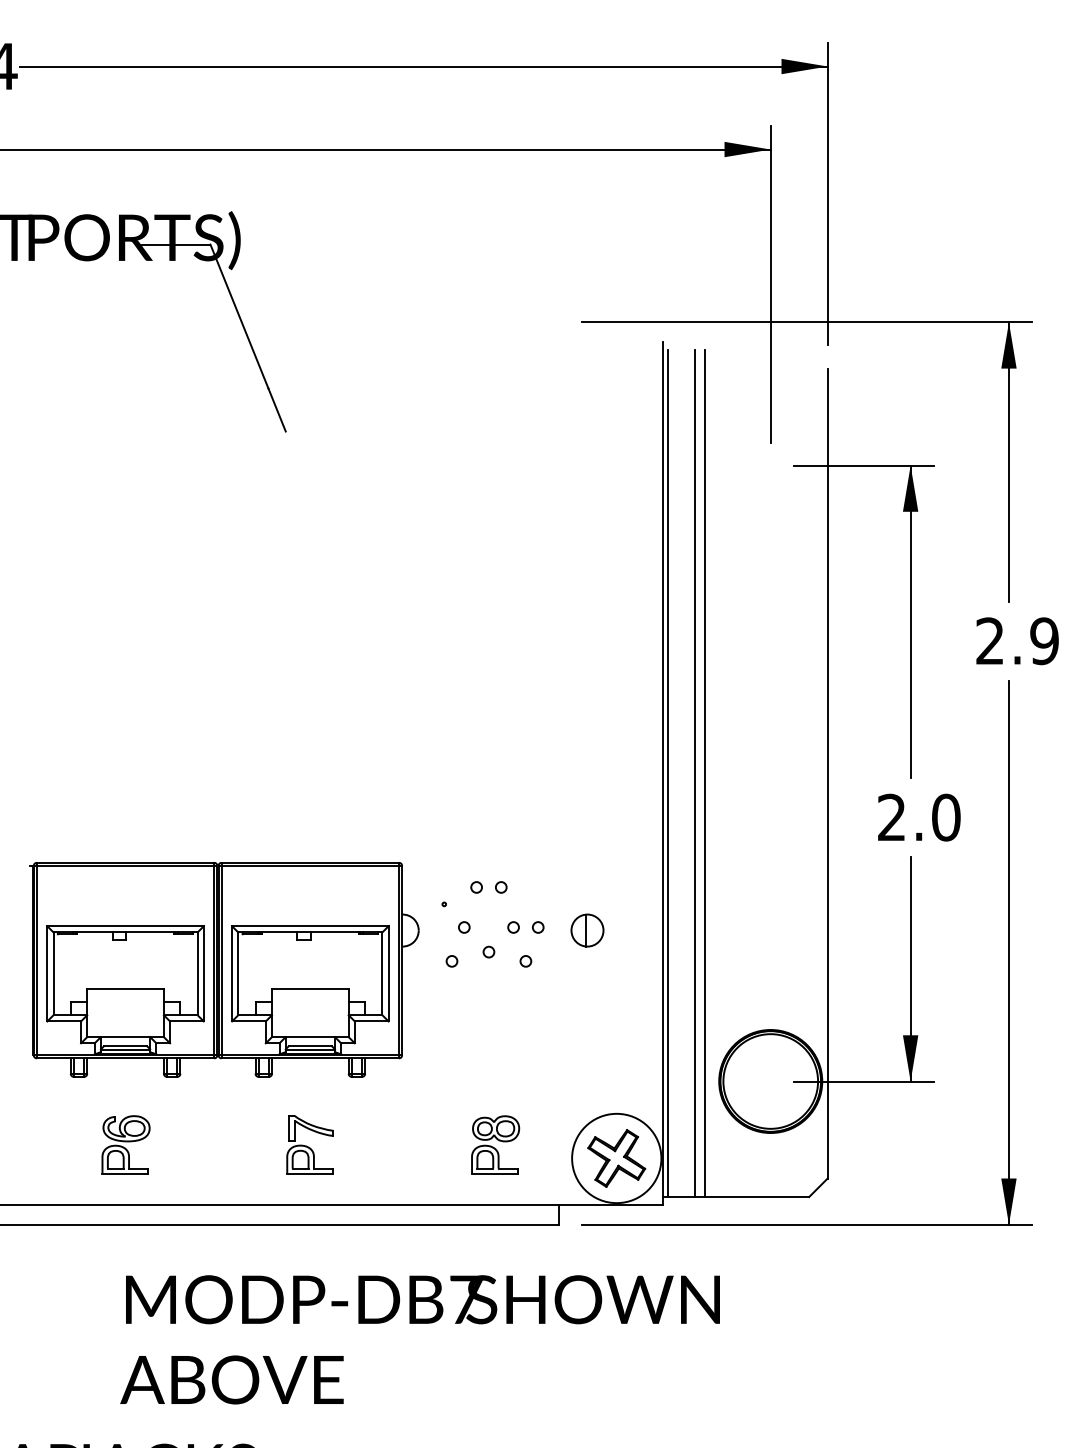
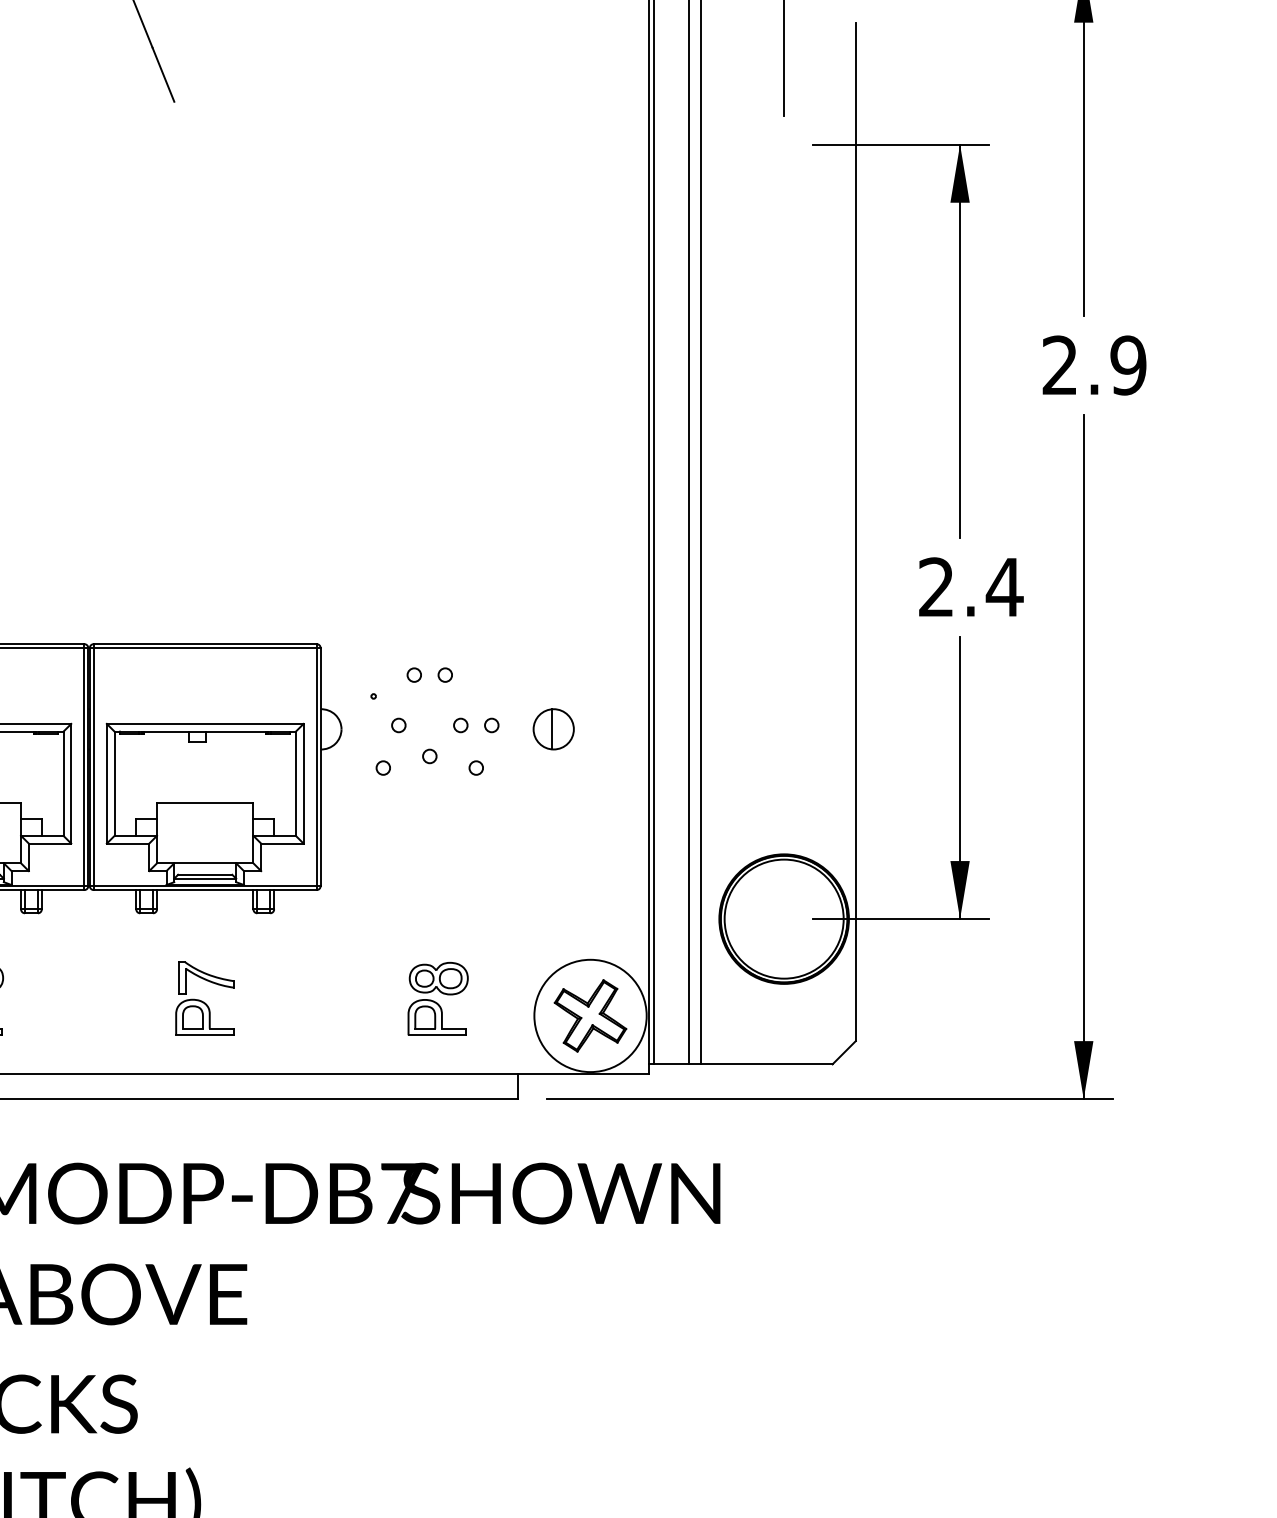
text: (946, 817) -> (1005, 587), 2.0 -> 2.4

